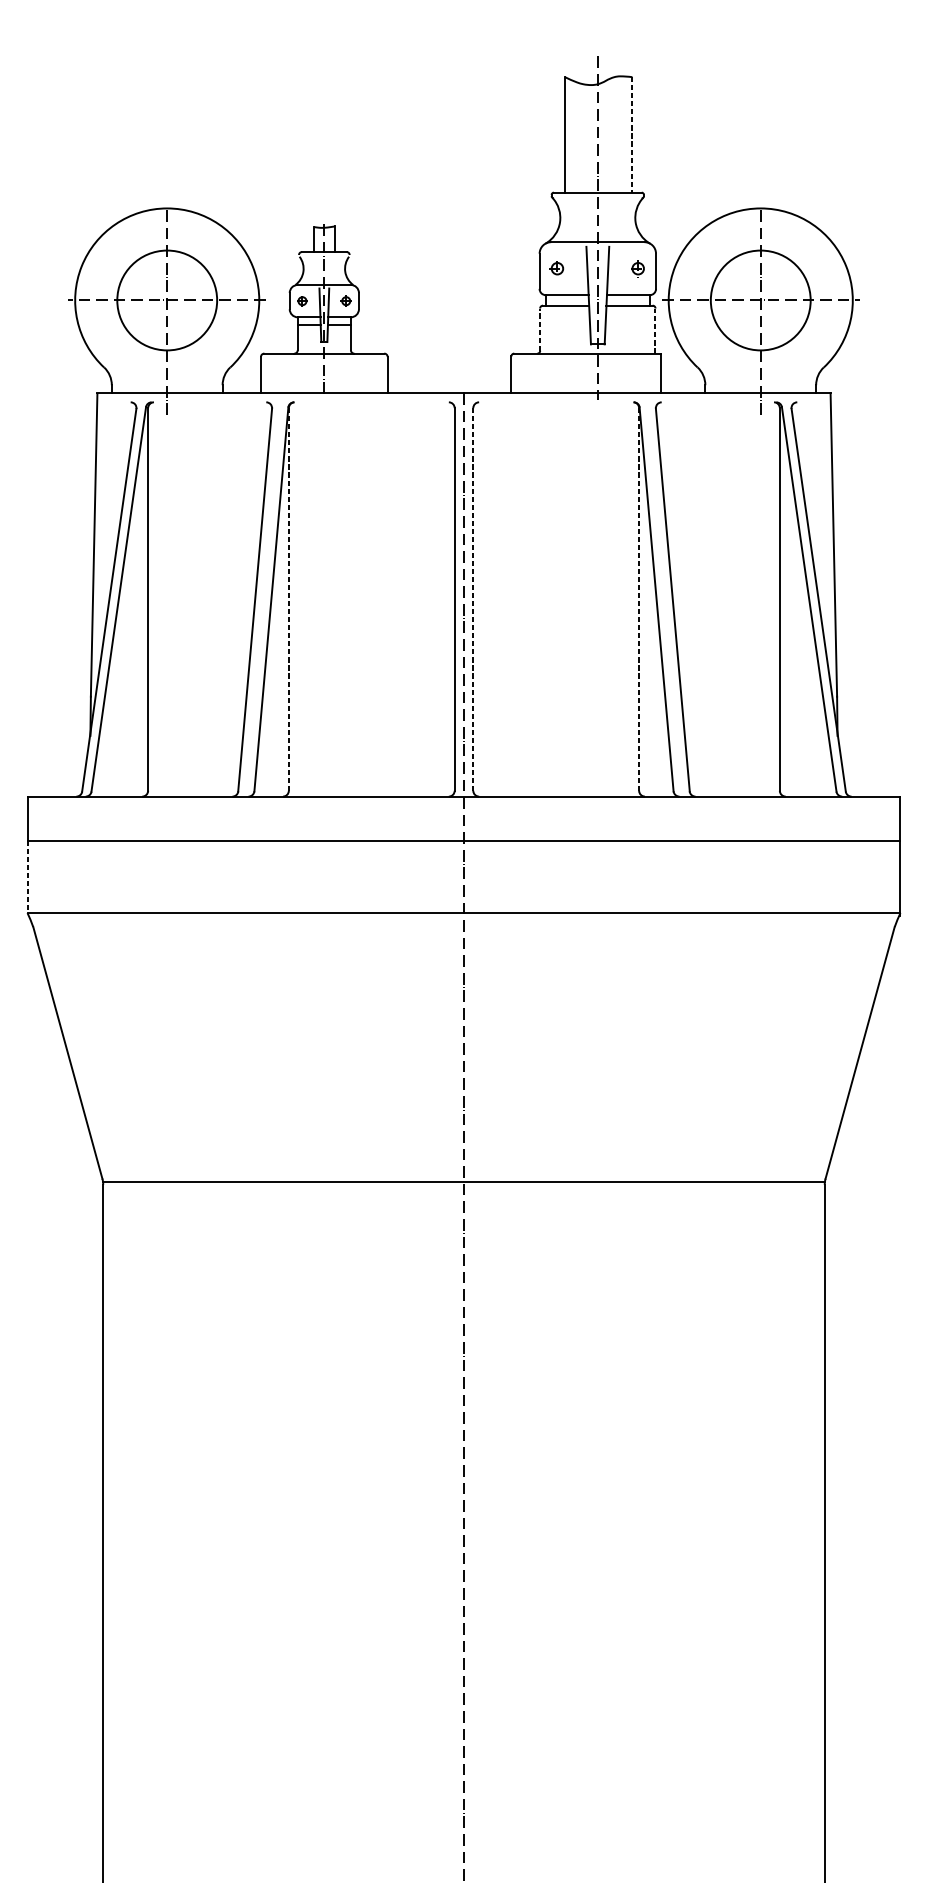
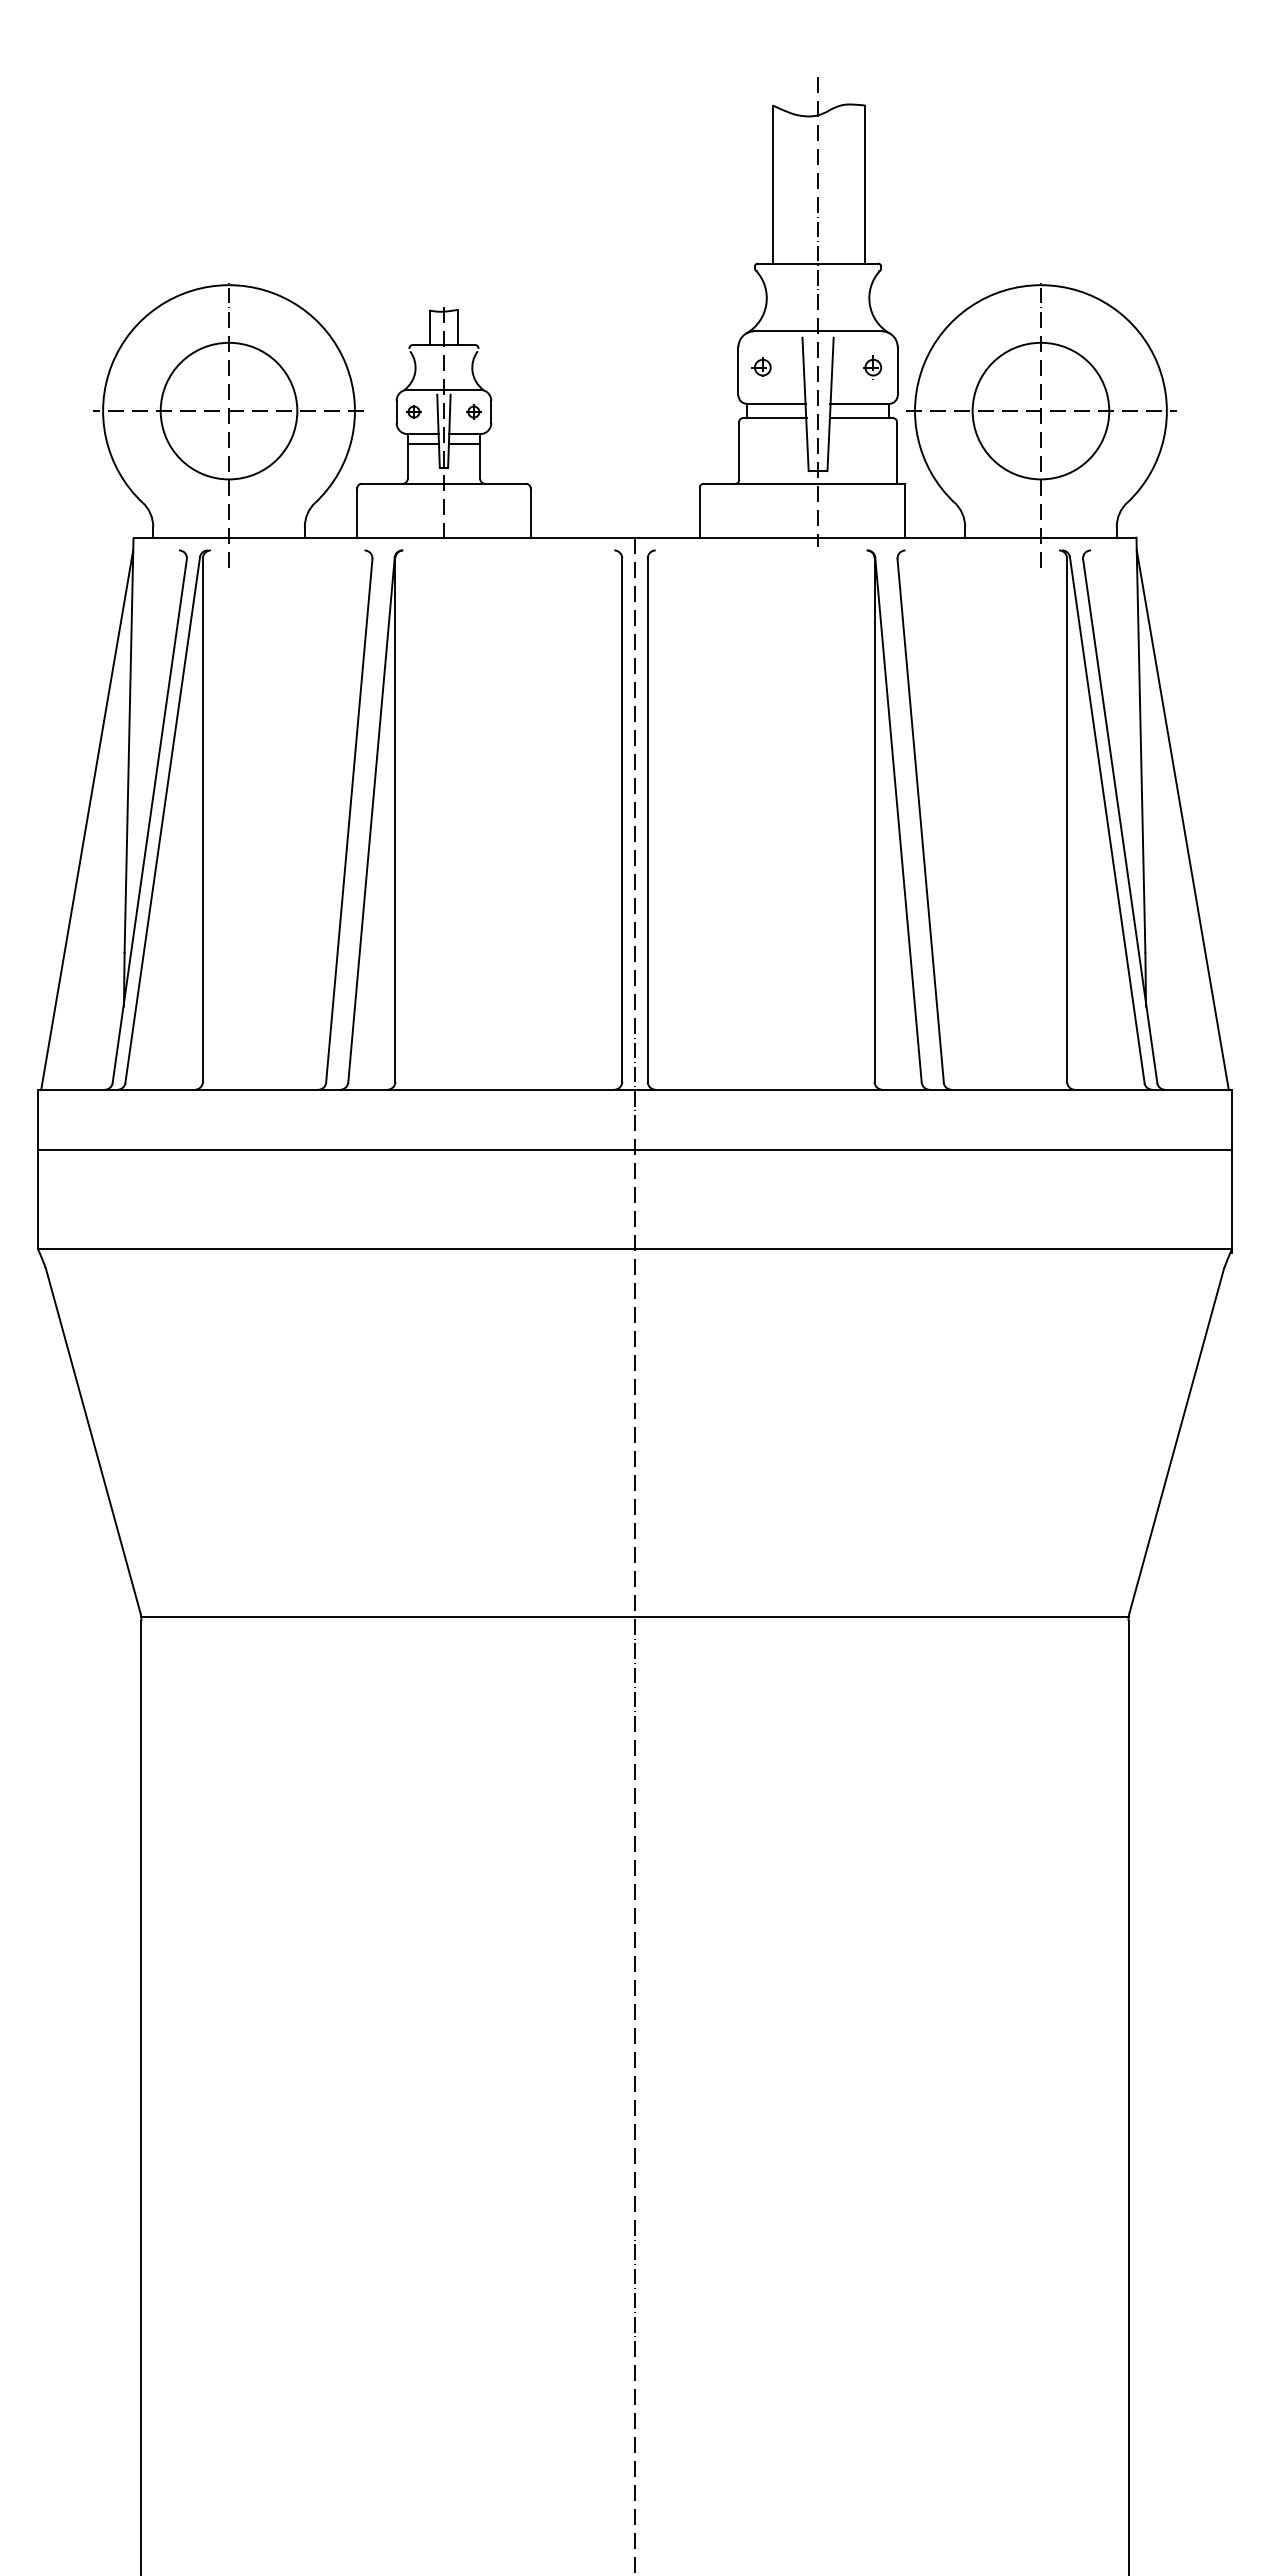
line: (632, 134) -> (865, 184), dashed -> solid
line: (540, 330) -> (739, 451), dashed -> solid
line: (655, 330) -> (896, 452), dashed -> solid
line: (63, 599) -> (87, 820), added
line: (288, 599) -> (395, 820), dashed -> solid
line: (473, 599) -> (647, 820), dashed -> solid
line: (639, 599) -> (874, 820), dashed -> solid
line: (864, 599) -> (1182, 820), added
line: (27, 877) -> (37, 1200), dashed -> solid

